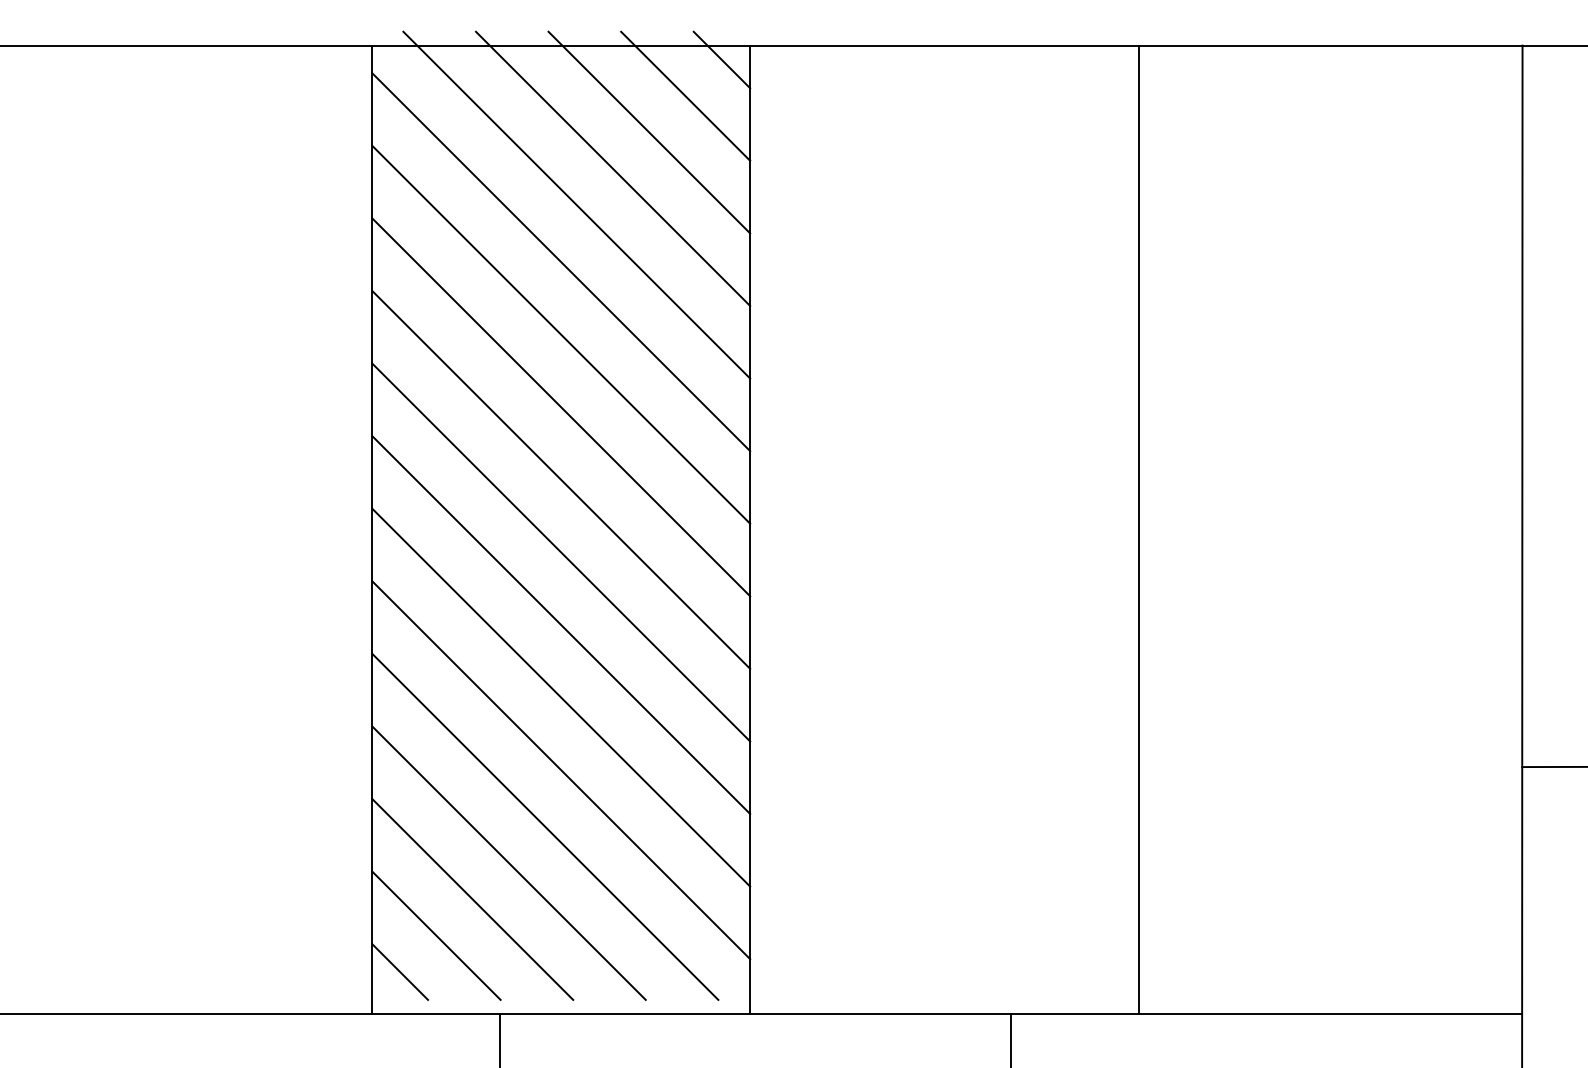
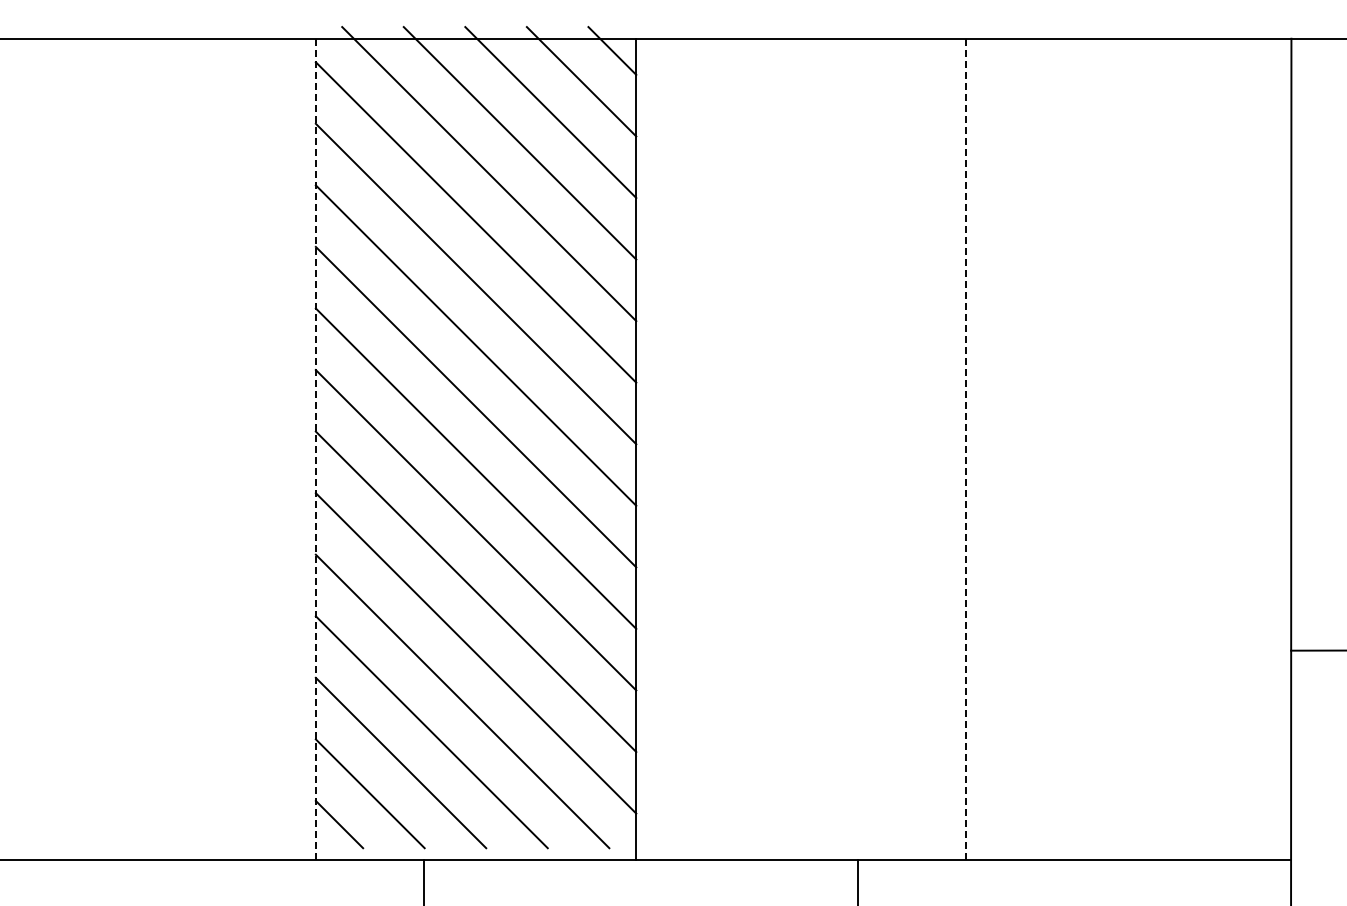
line: (371, 529) -> (315, 449), solid -> dashed
line: (1139, 529) -> (966, 449), solid -> dashed

